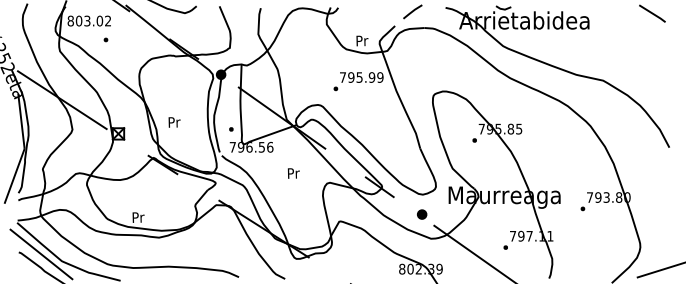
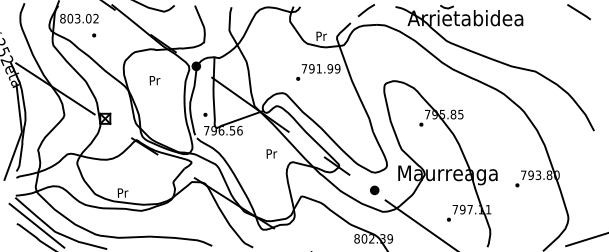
text: (358, 77) -> (318, 68), 795.99 -> 791.99
text: (173, 122) -> (154, 80), moved
text: (293, 172) -> (271, 153), moved

